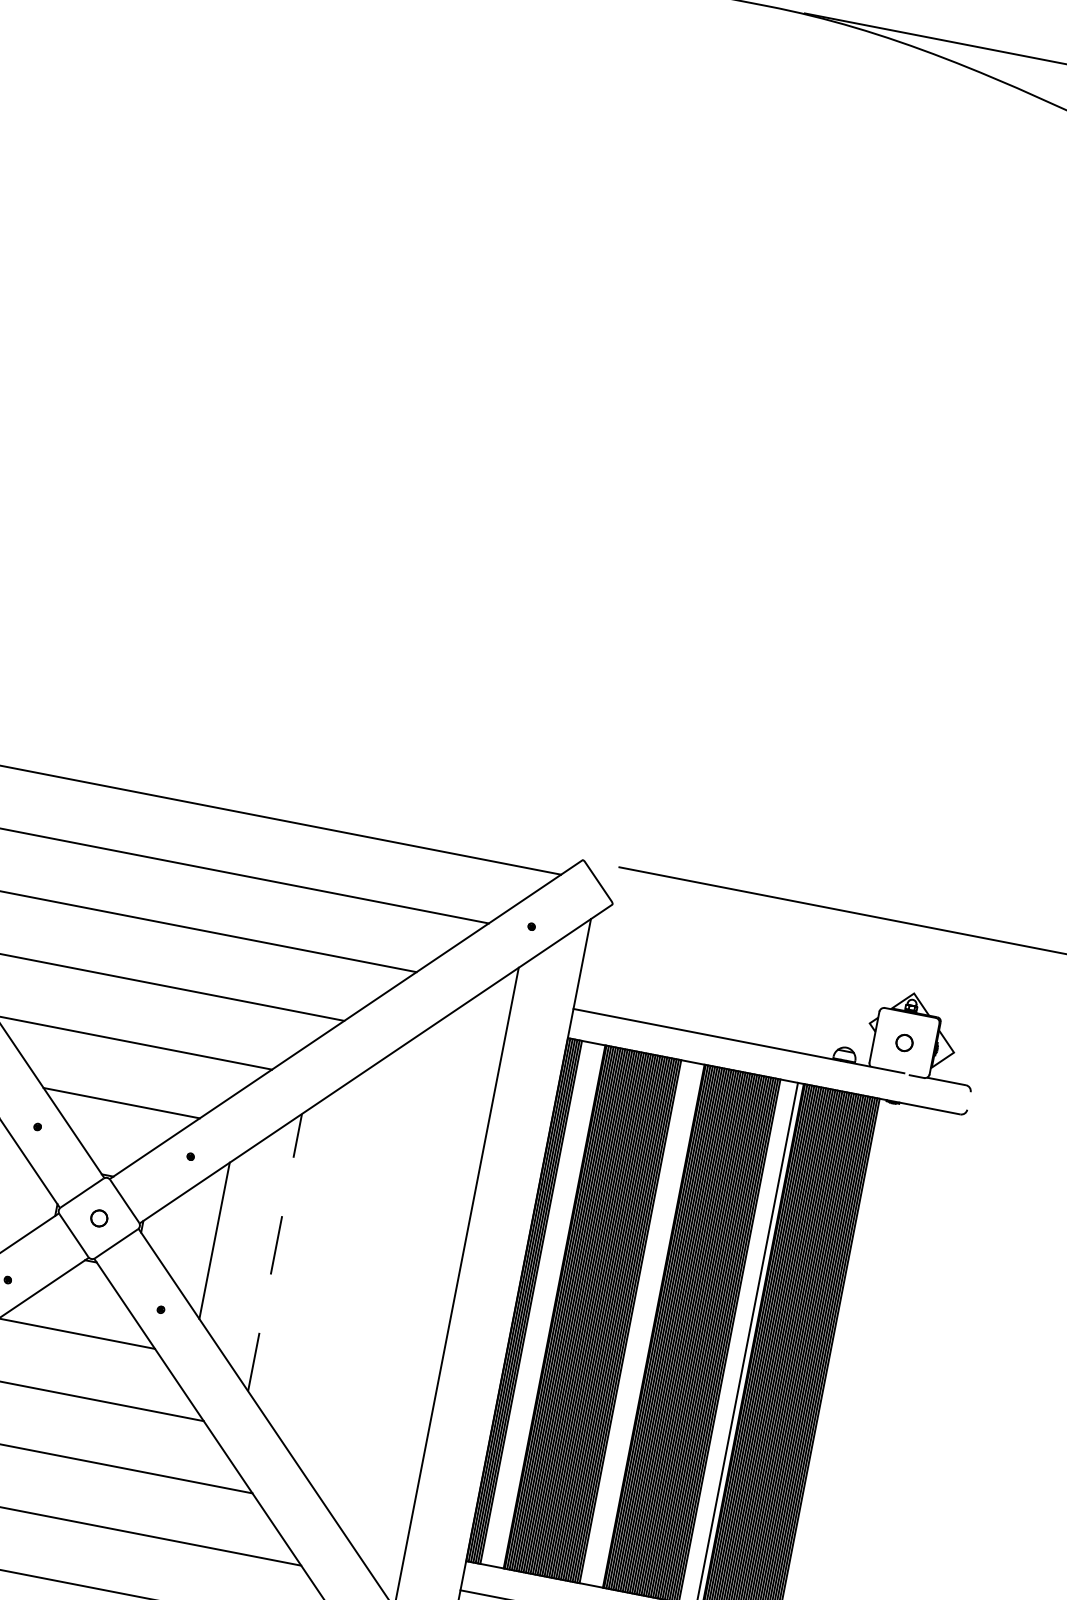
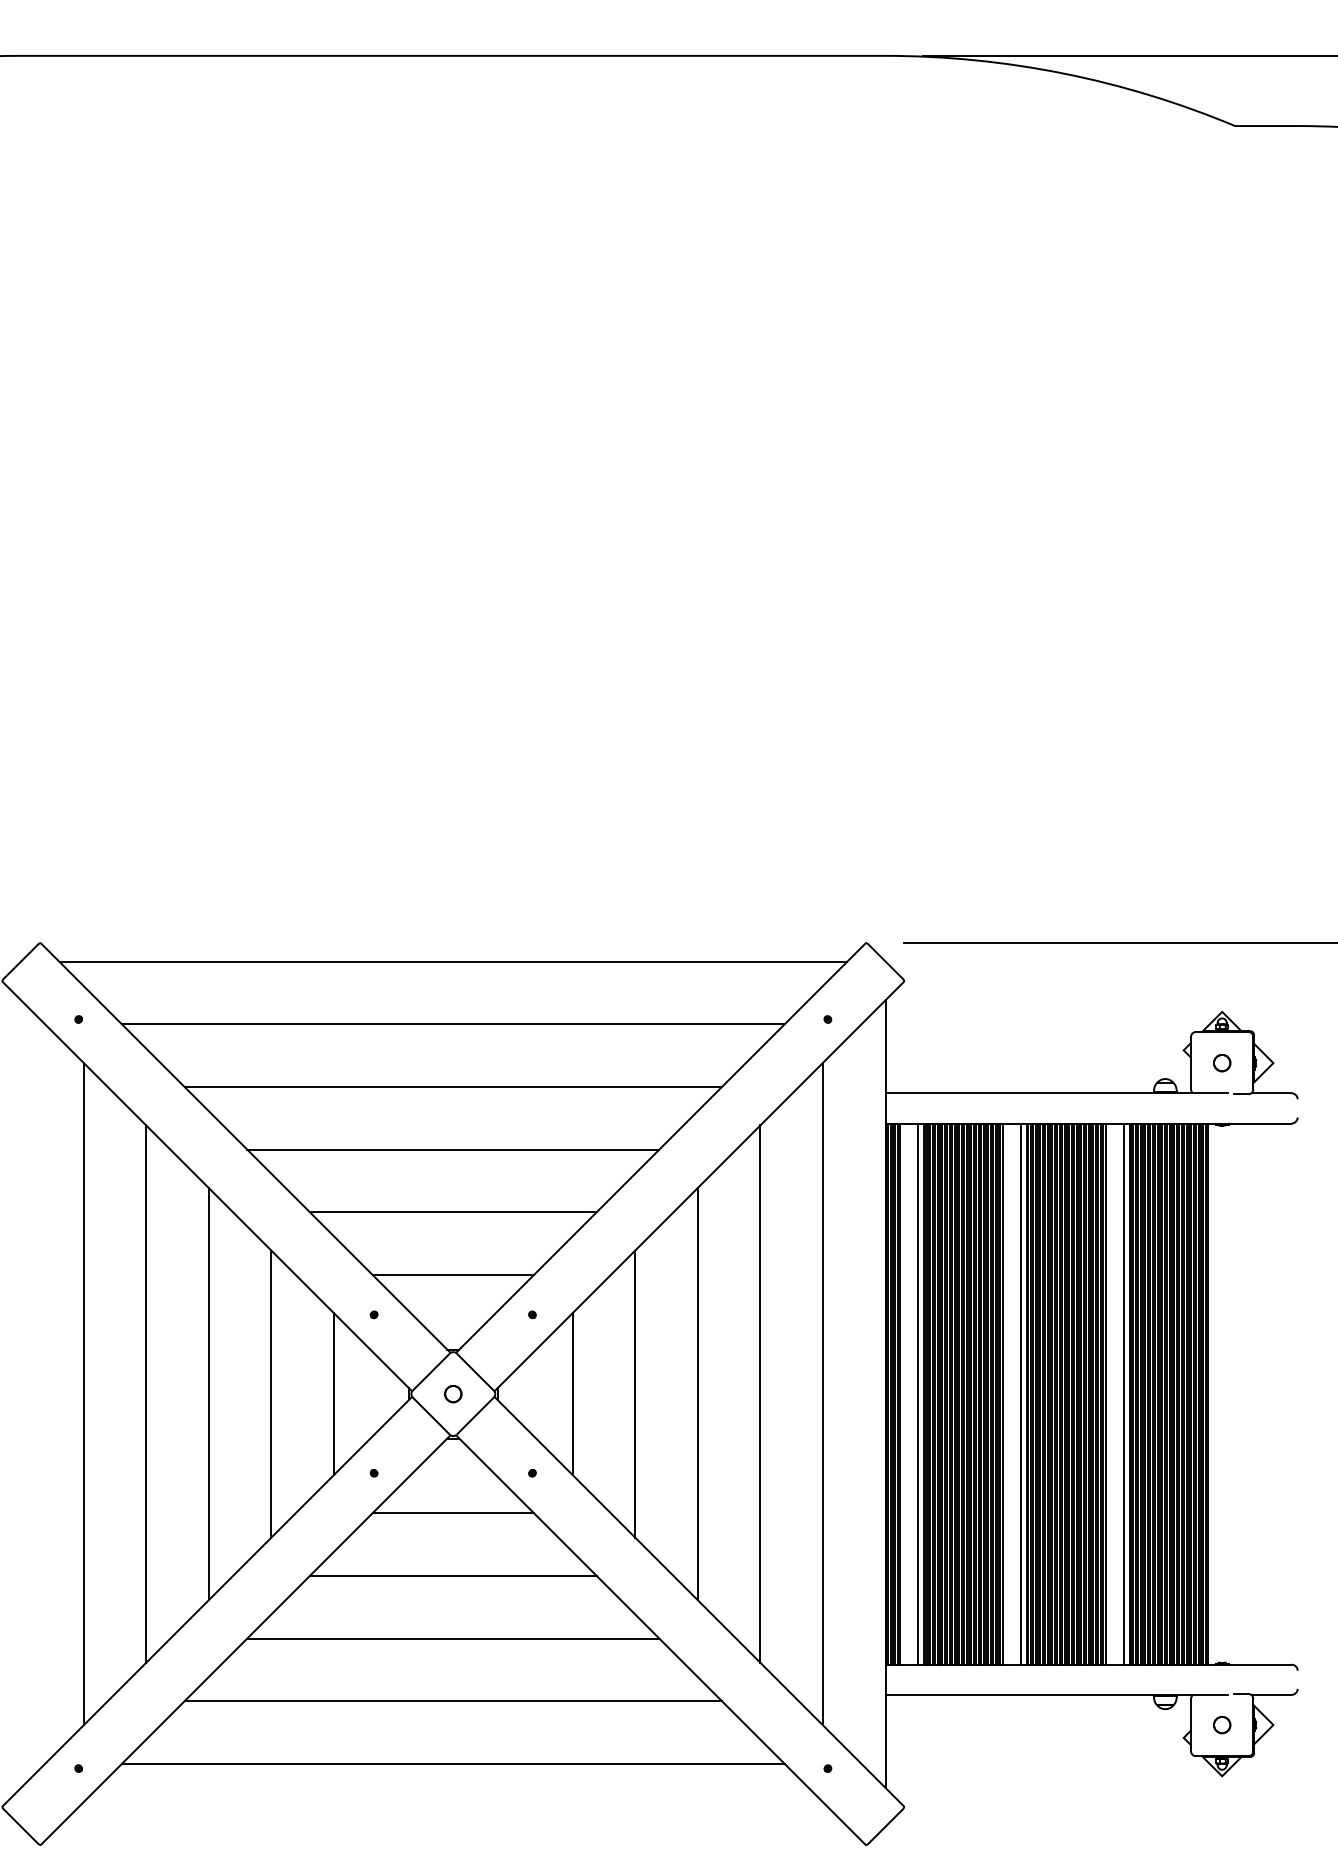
line: (275, 1252) -> (635, 1393), dashed -> solid
line: (335, 1264) -> (697, 1394), added
line: (396, 1275) -> (760, 1393), added
line: (548, 1305) -> (918, 1393), added
line: (648, 1324) -> (1021, 1393), added

